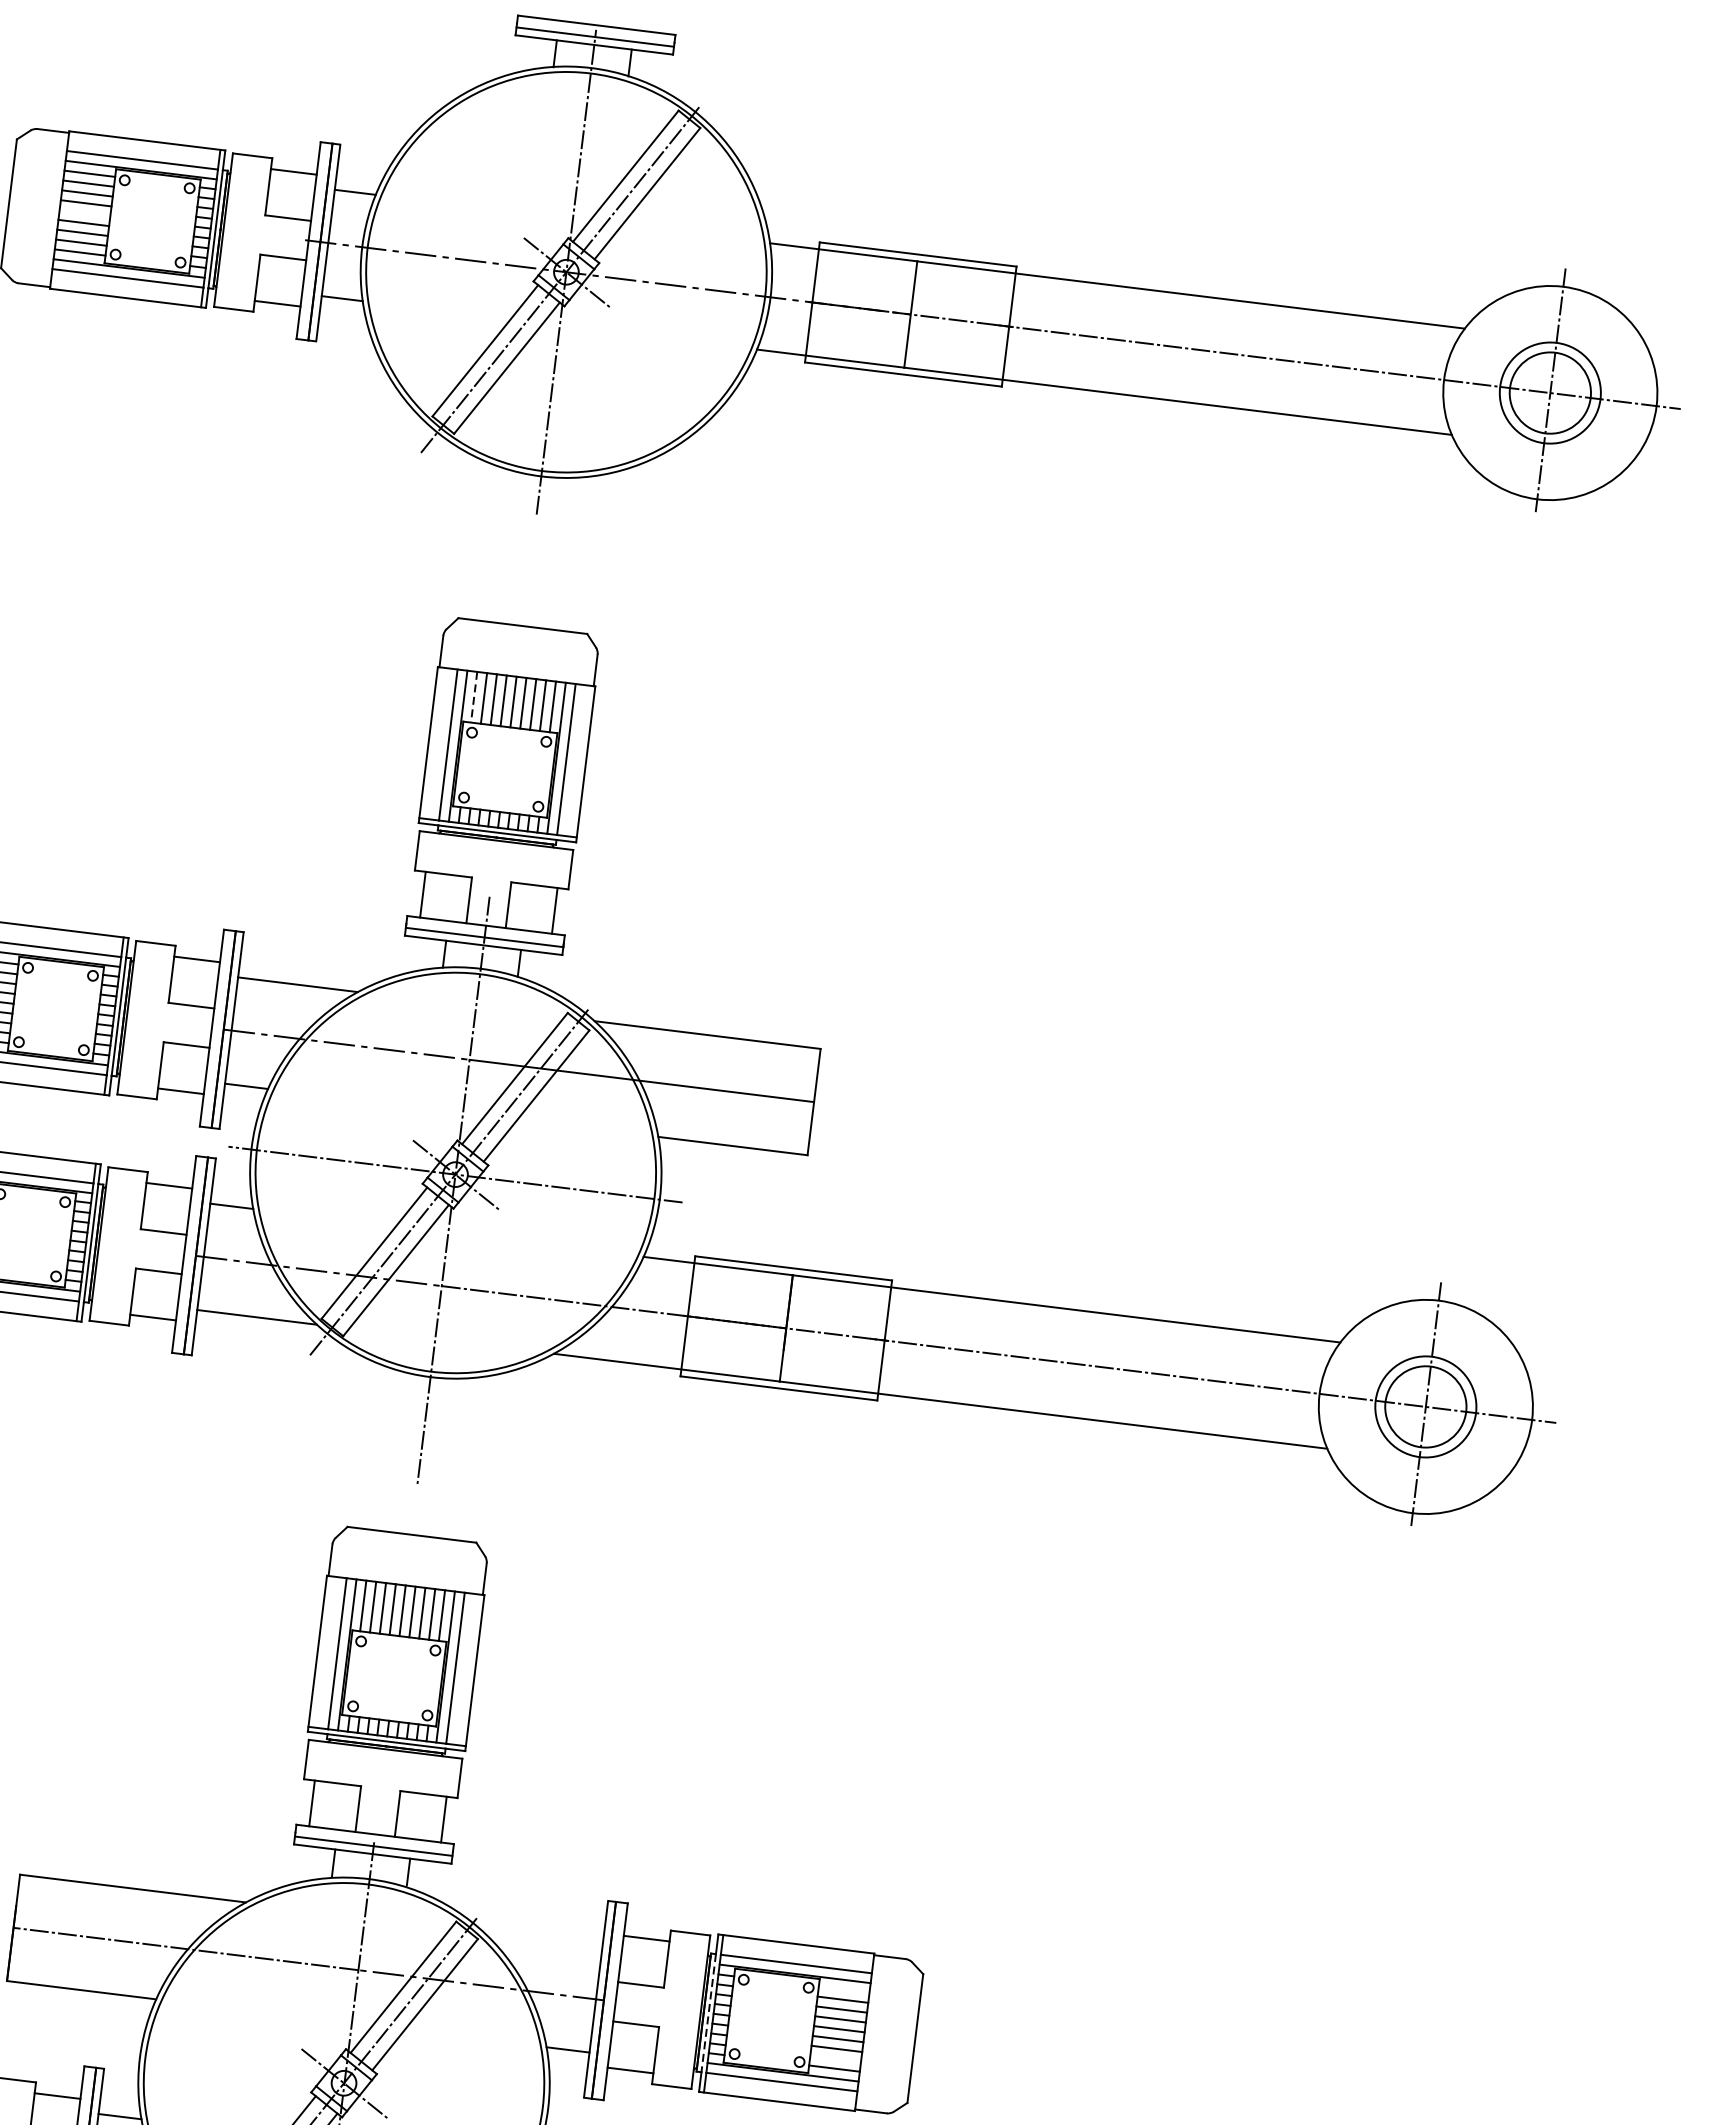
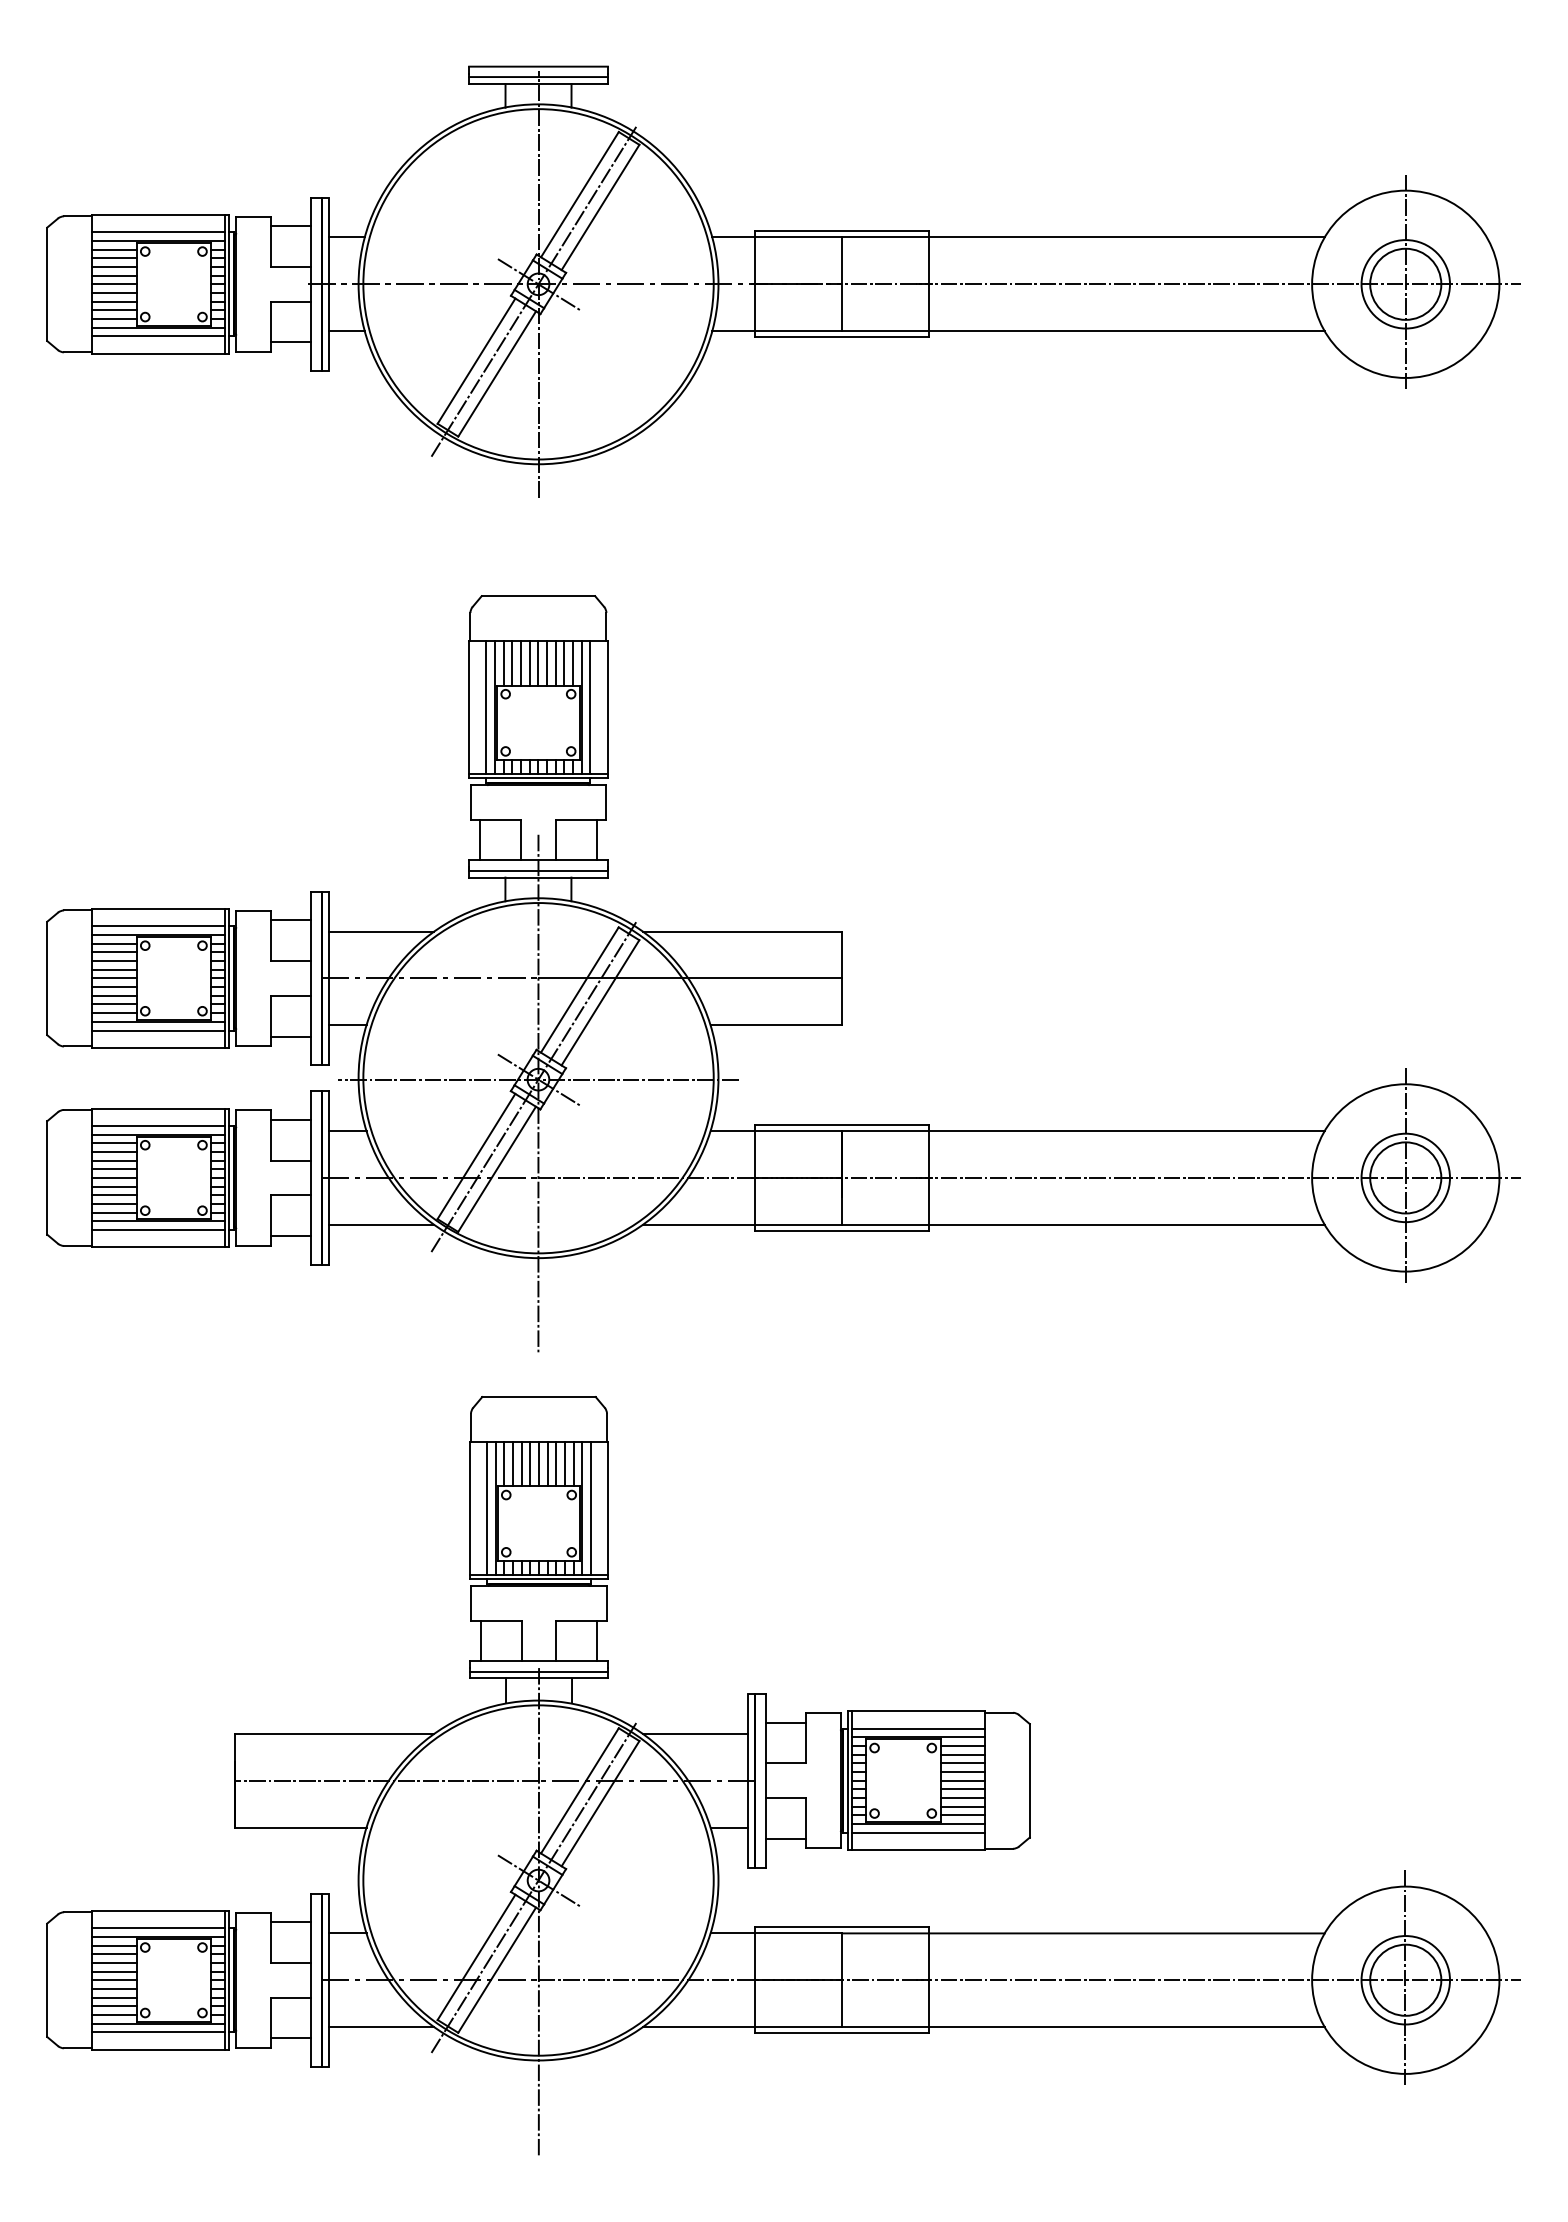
line: (84, 213) -> (113, 284), added
line: (473, 697) -> (503, 663), dashed -> solid
line: (542, 1938) -> (695, 1733), added
line: (843, 1990) -> (962, 1746), added
line: (708, 2013) -> (847, 1781), dashed -> solid
line: (835, 2058) -> (962, 1806), added

